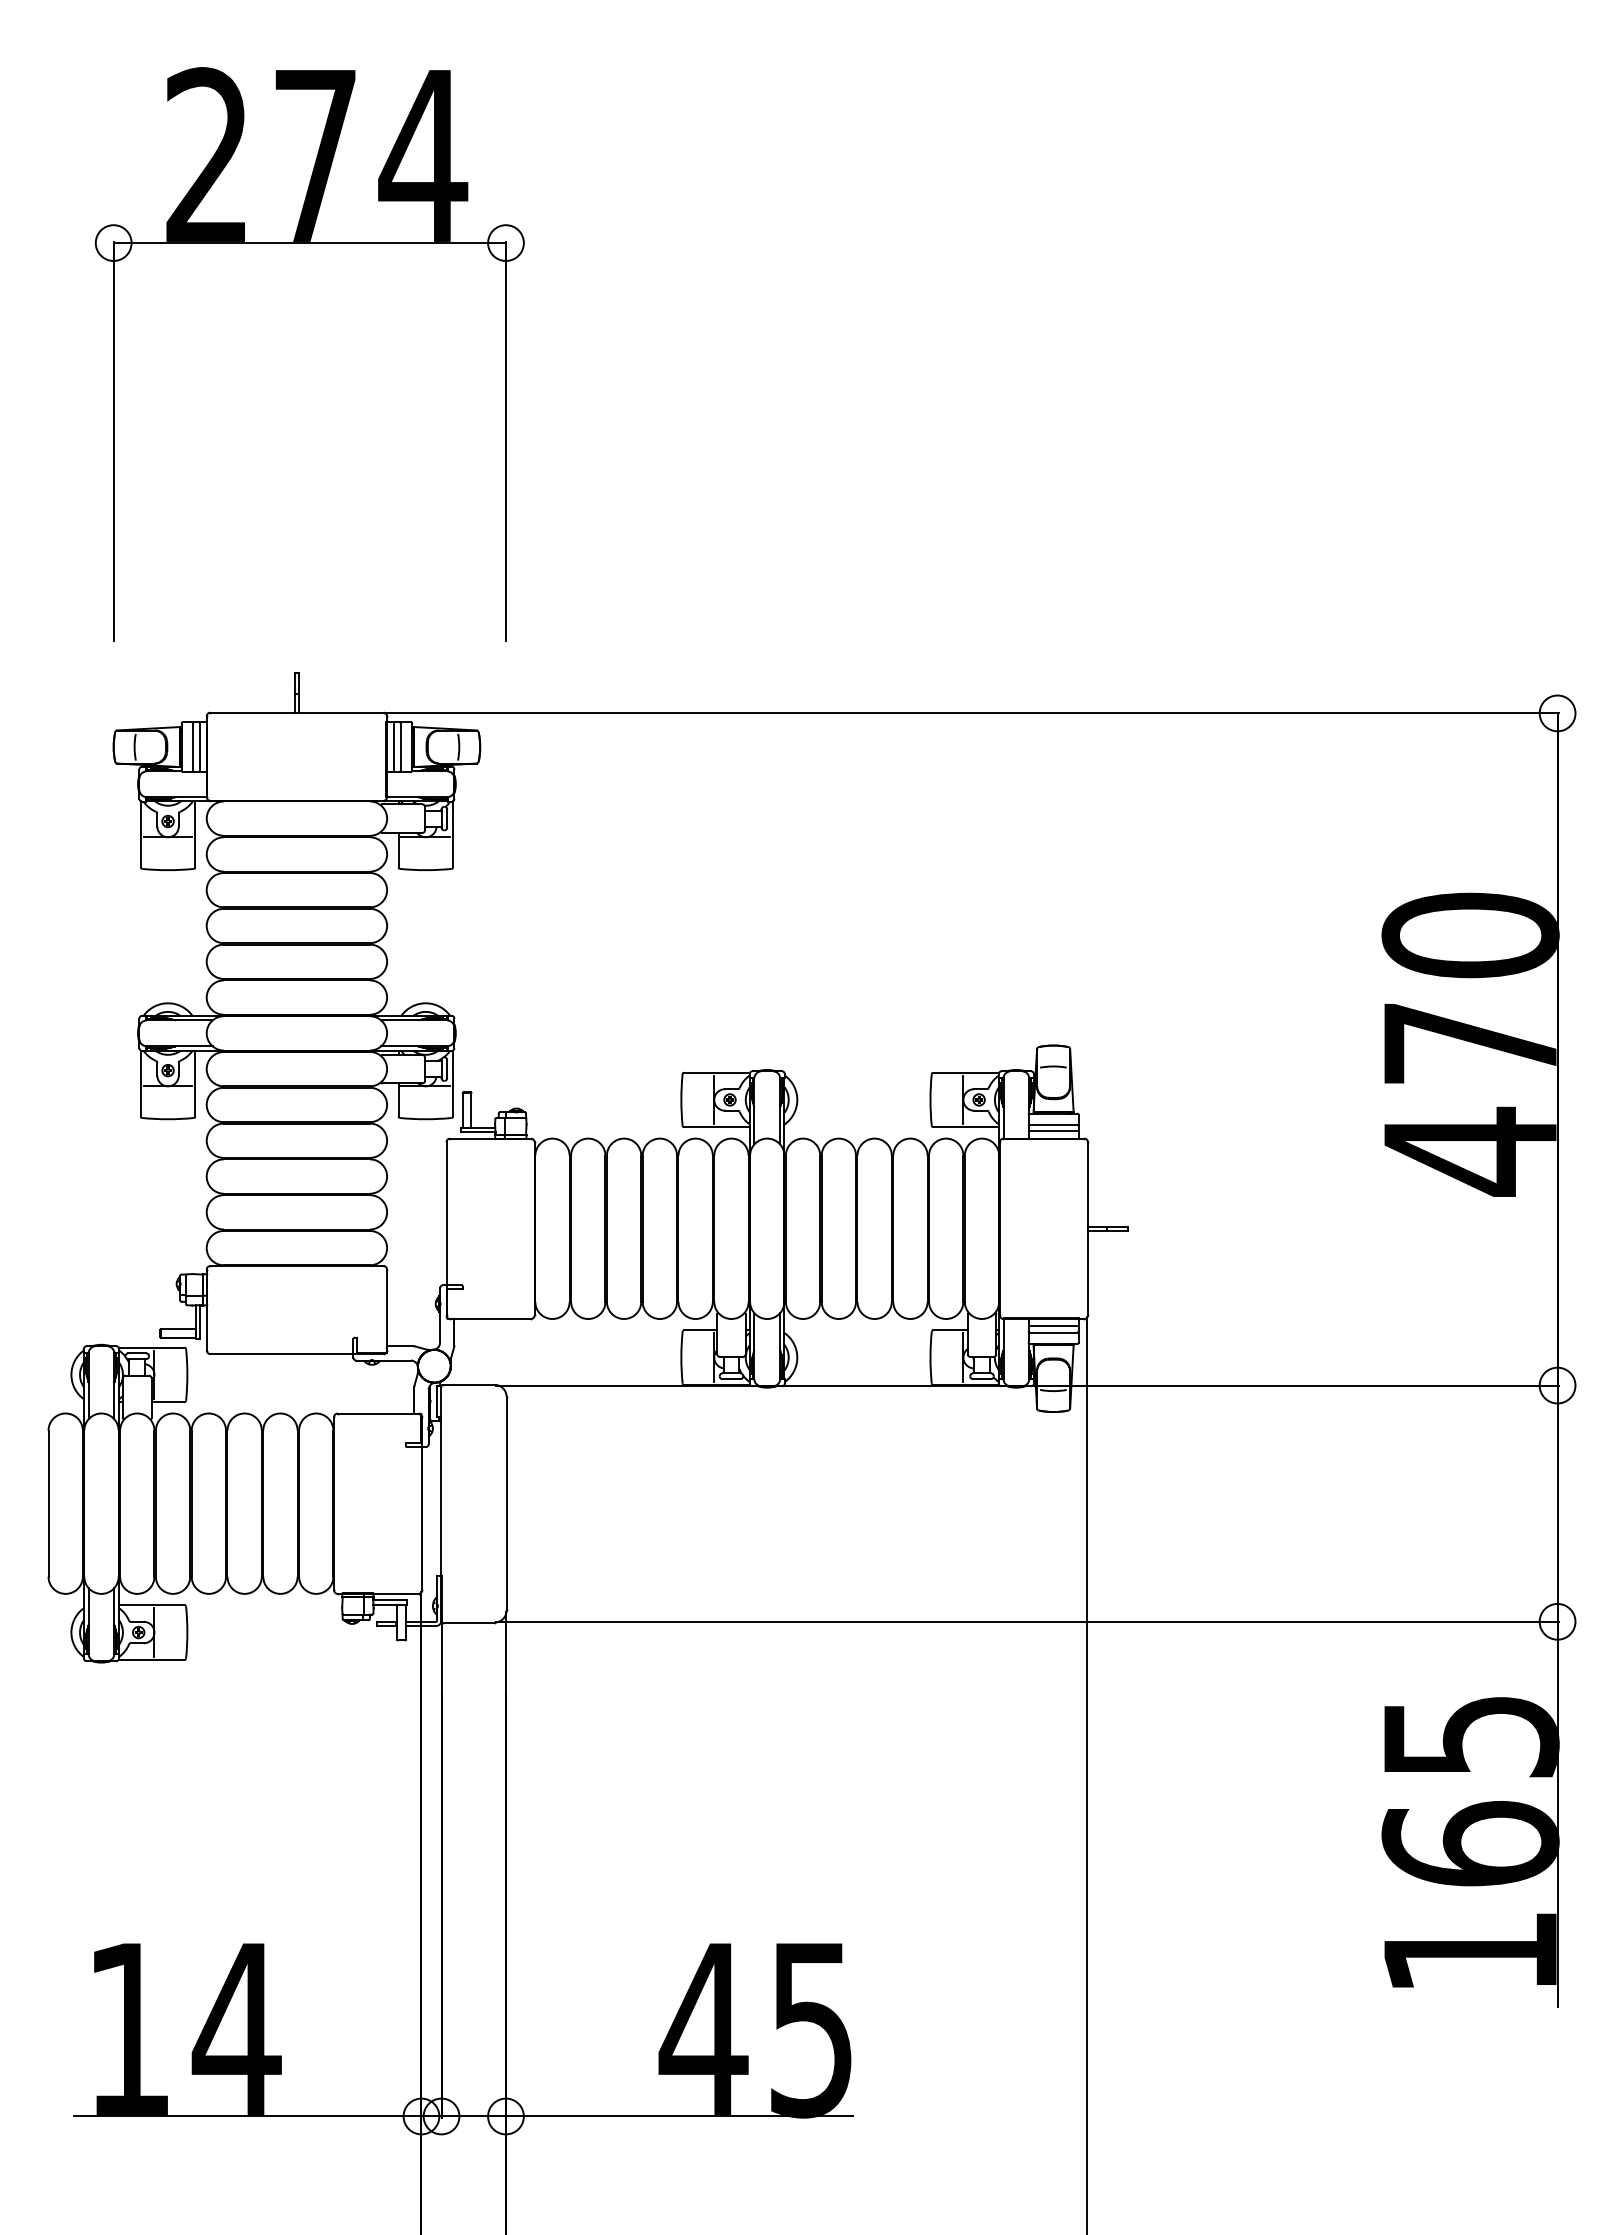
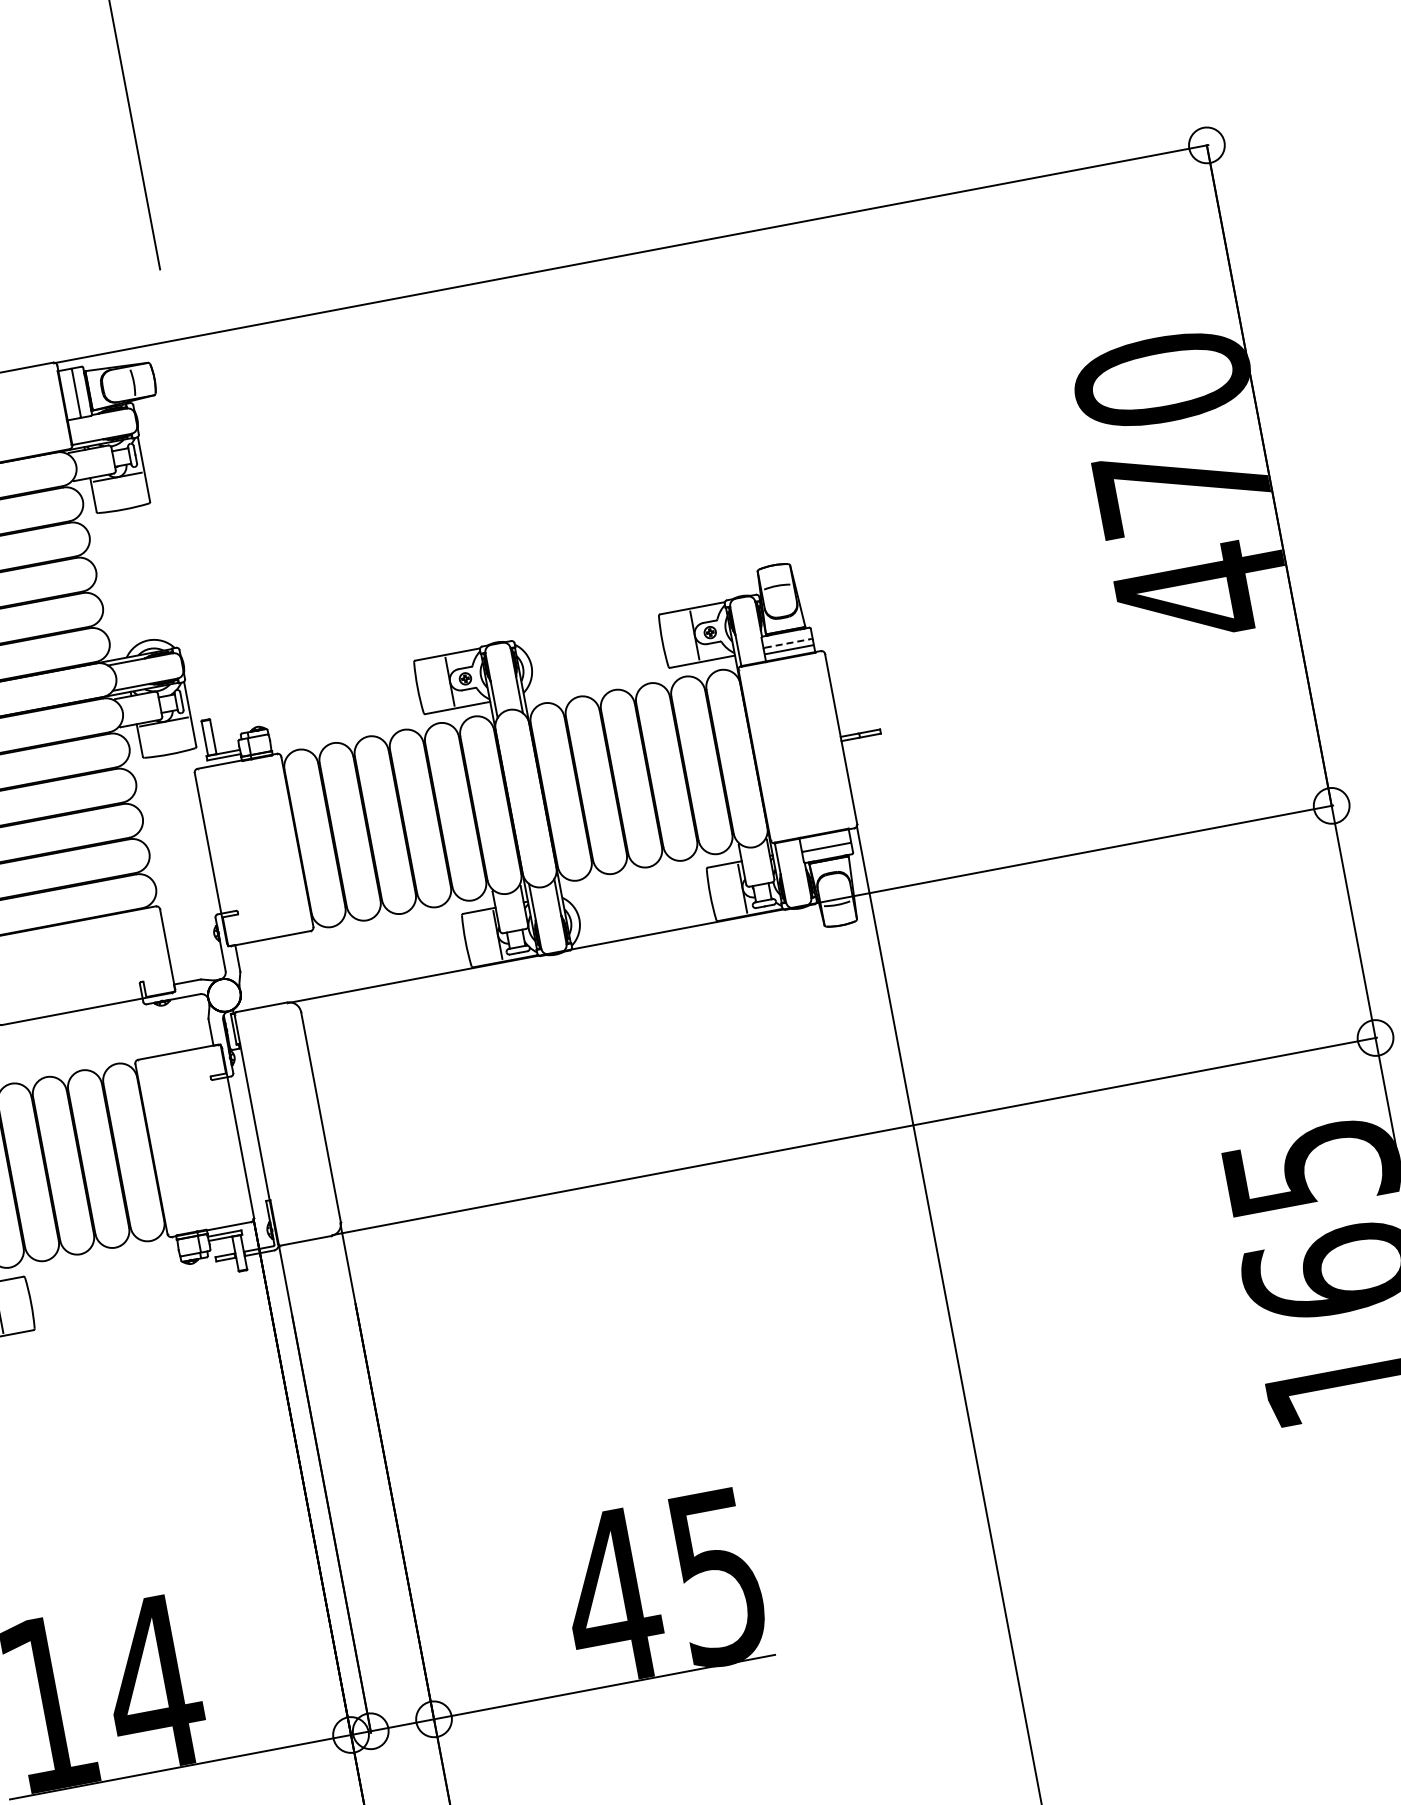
line: (394, 746) -> (70, 393), removed
line: (1053, 1125) -> (788, 643), solid -> dashed
line: (1053, 1326) -> (825, 841), removed

